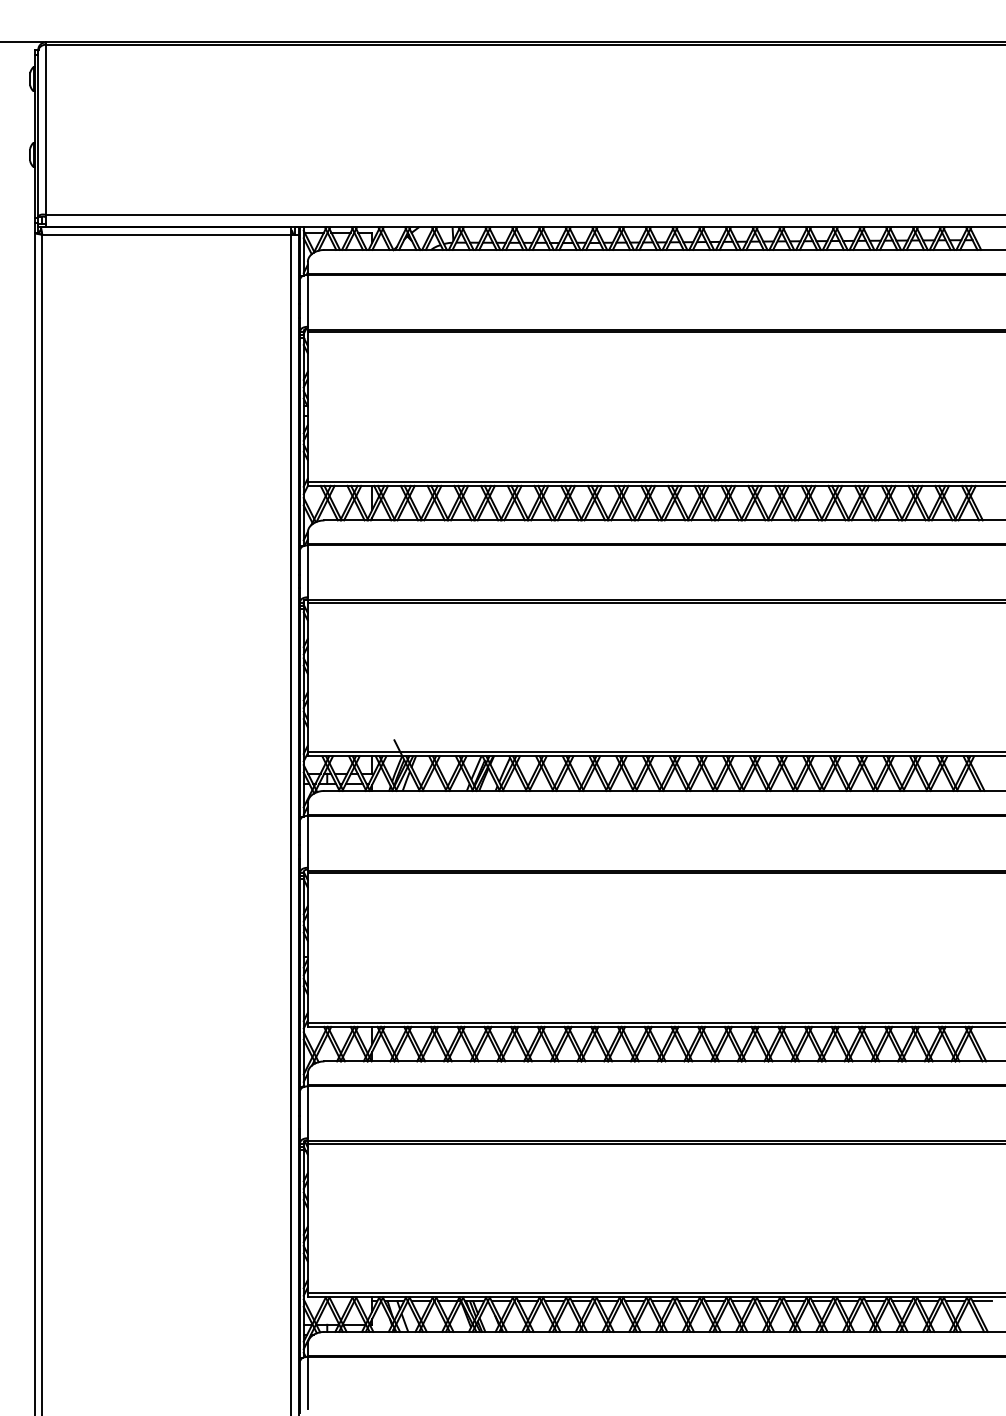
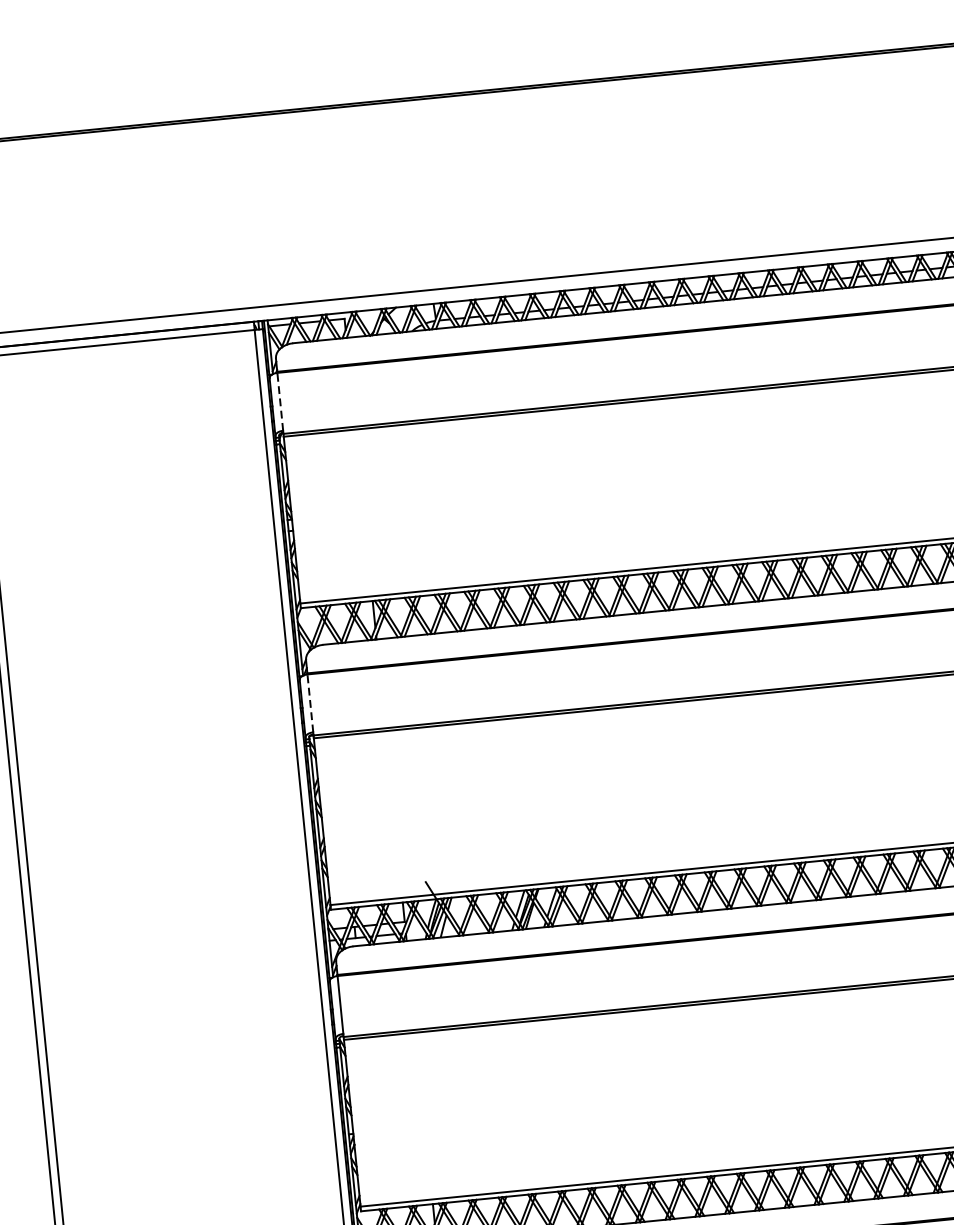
line: (307, 300) -> (279, 401), solid -> dashed
line: (307, 571) -> (310, 703), solid -> dashed

